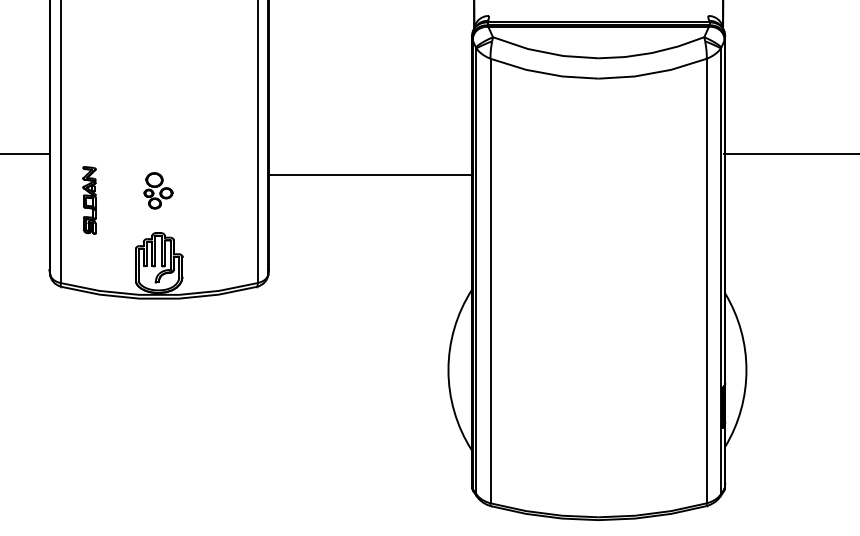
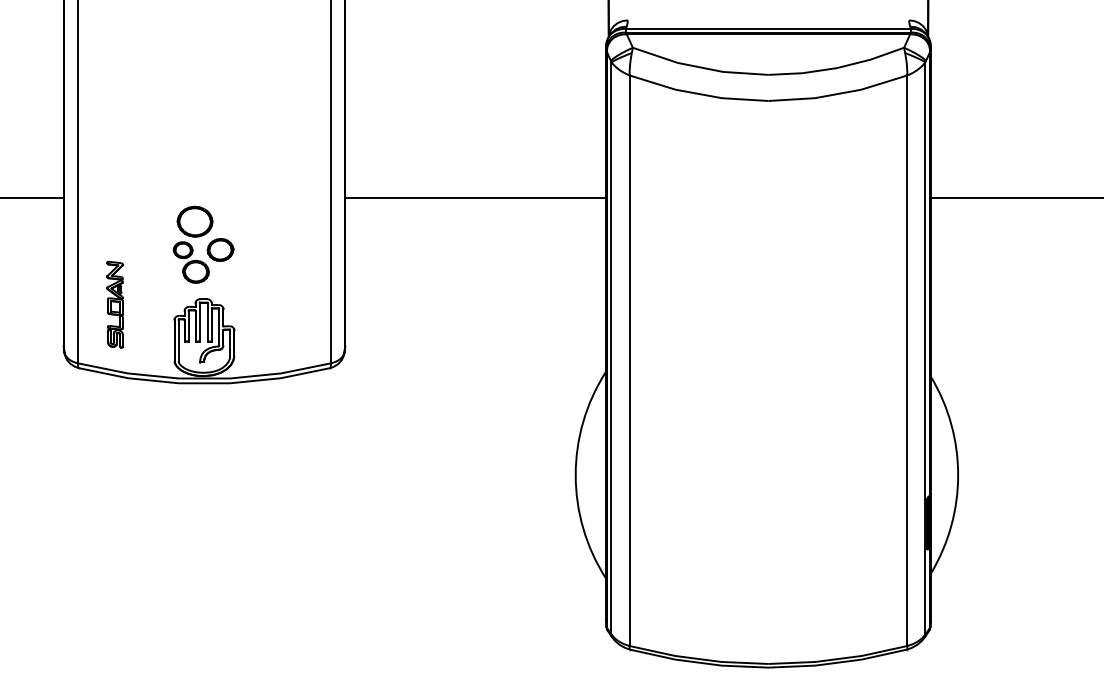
line: (370, 175) -> (475, 198), moved
part: (158, 190) -> (203, 244), size x1.67
part: (89, 200) -> (114, 304), moved

